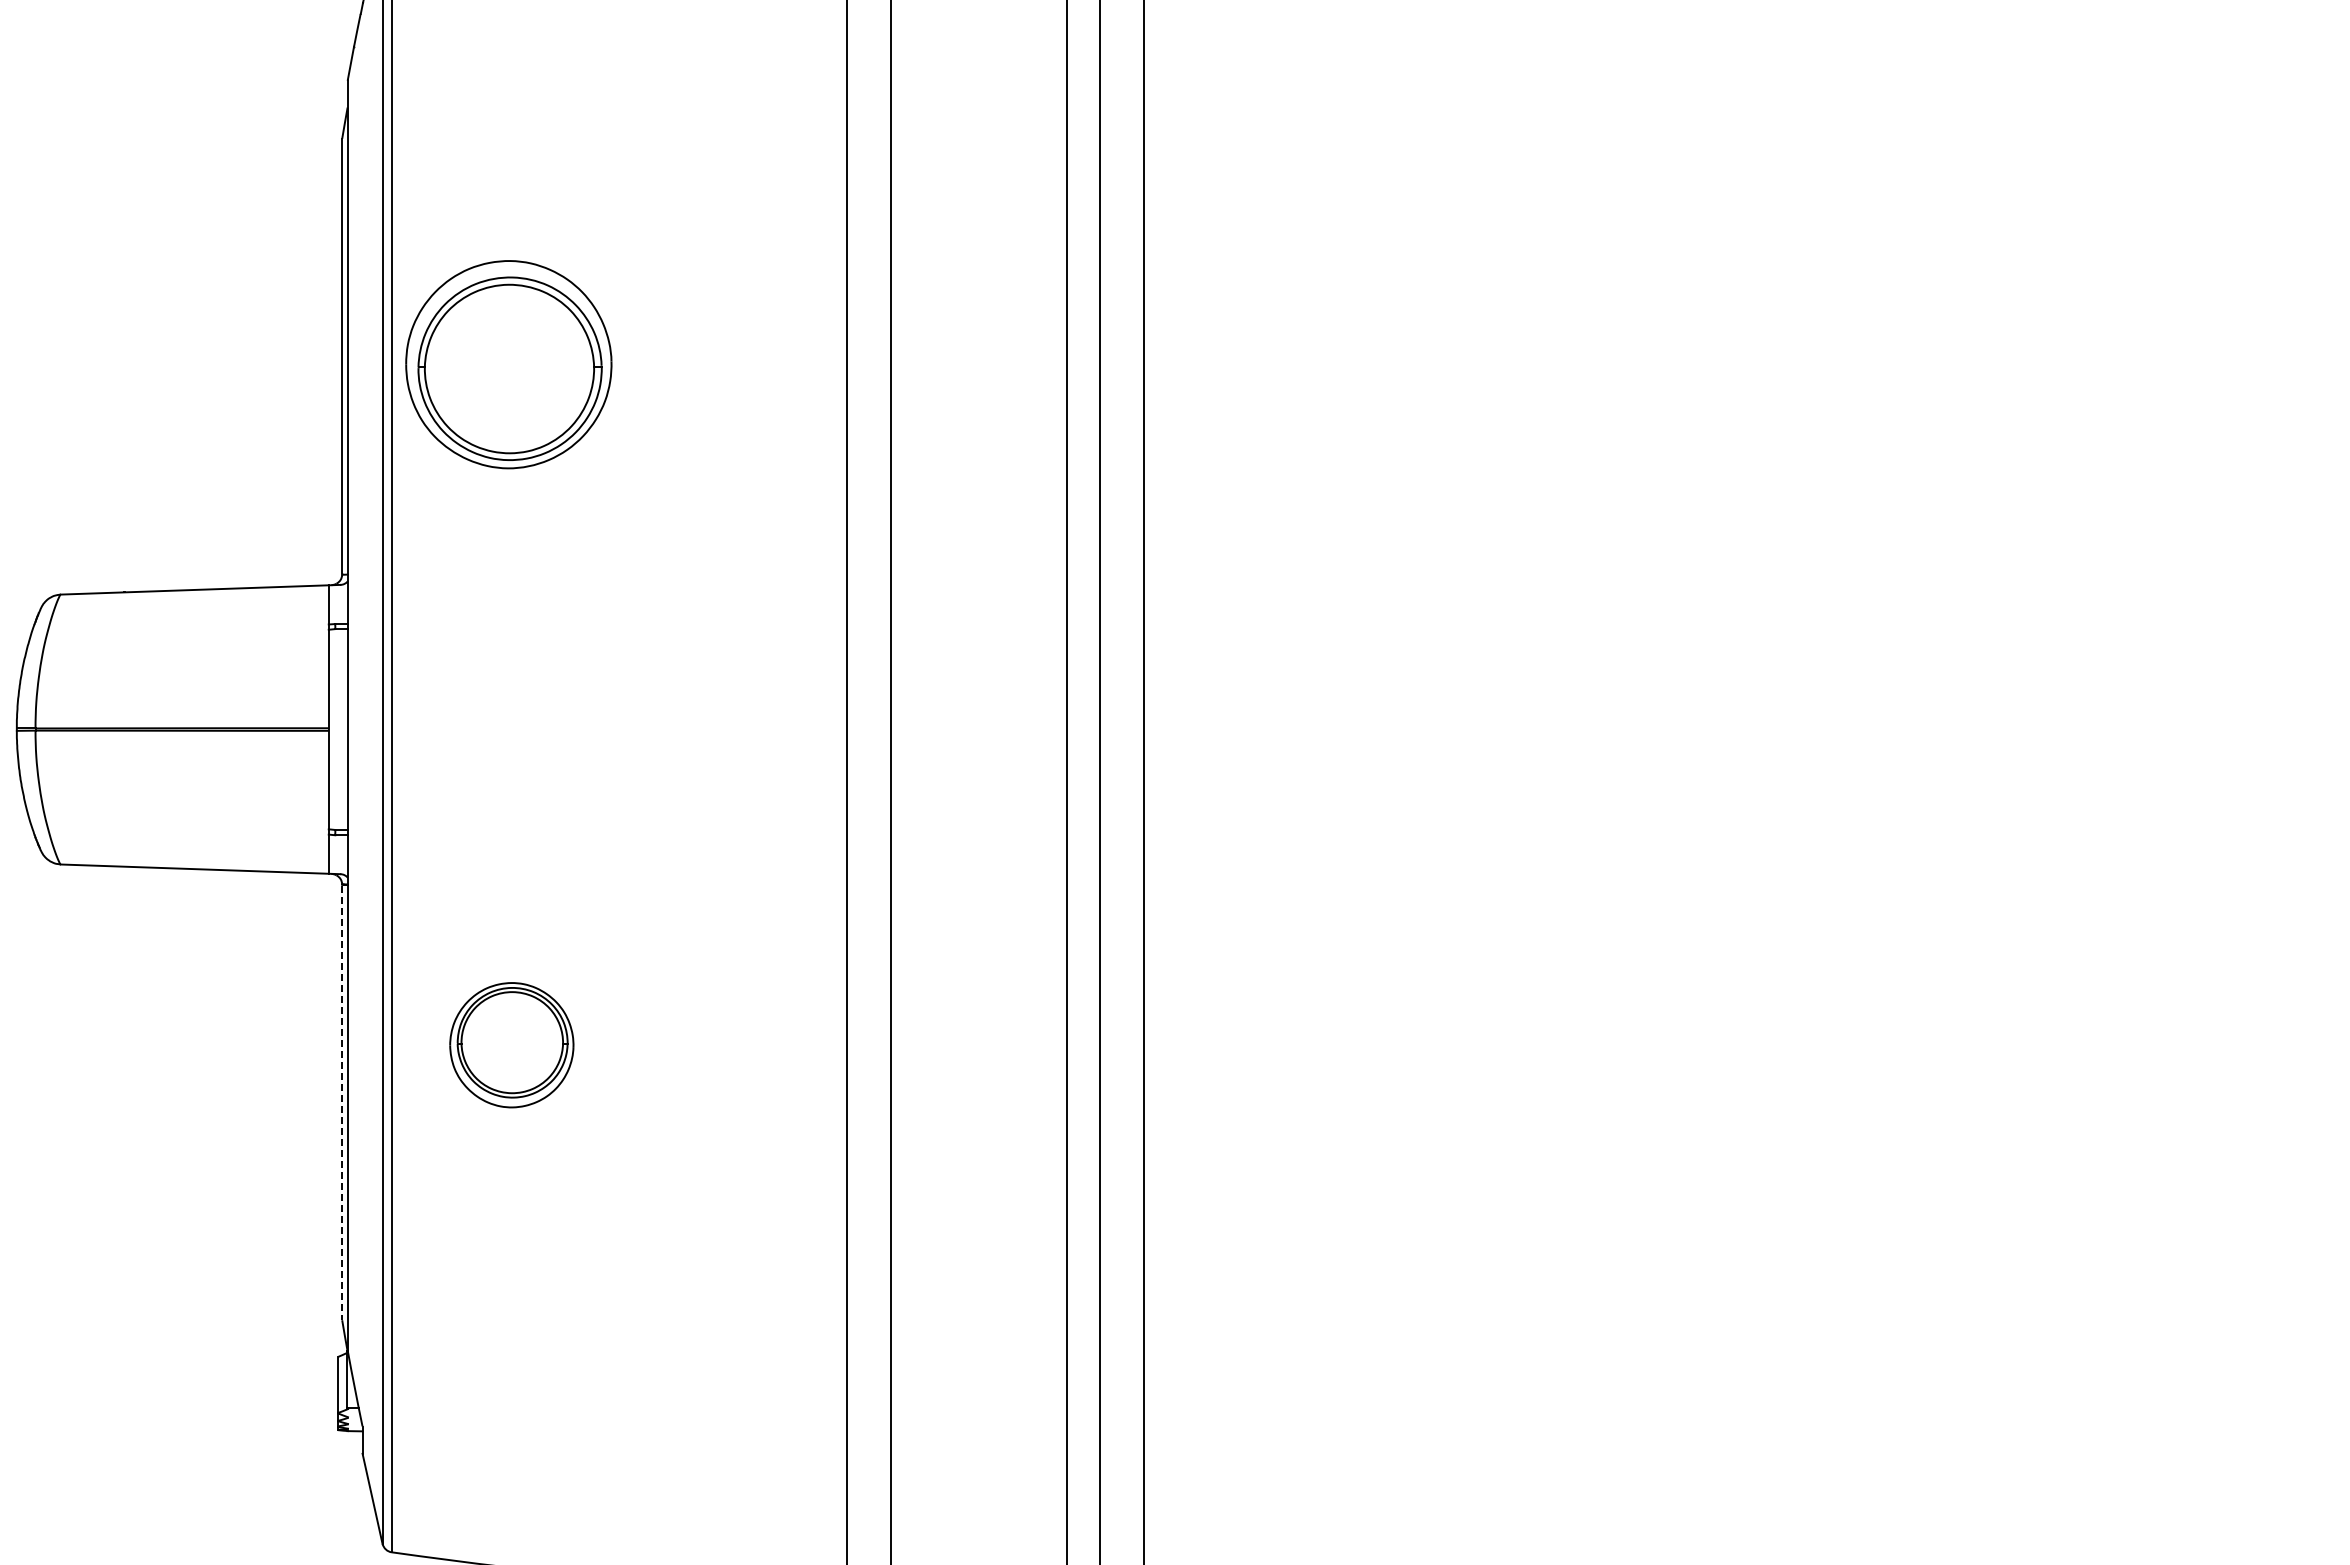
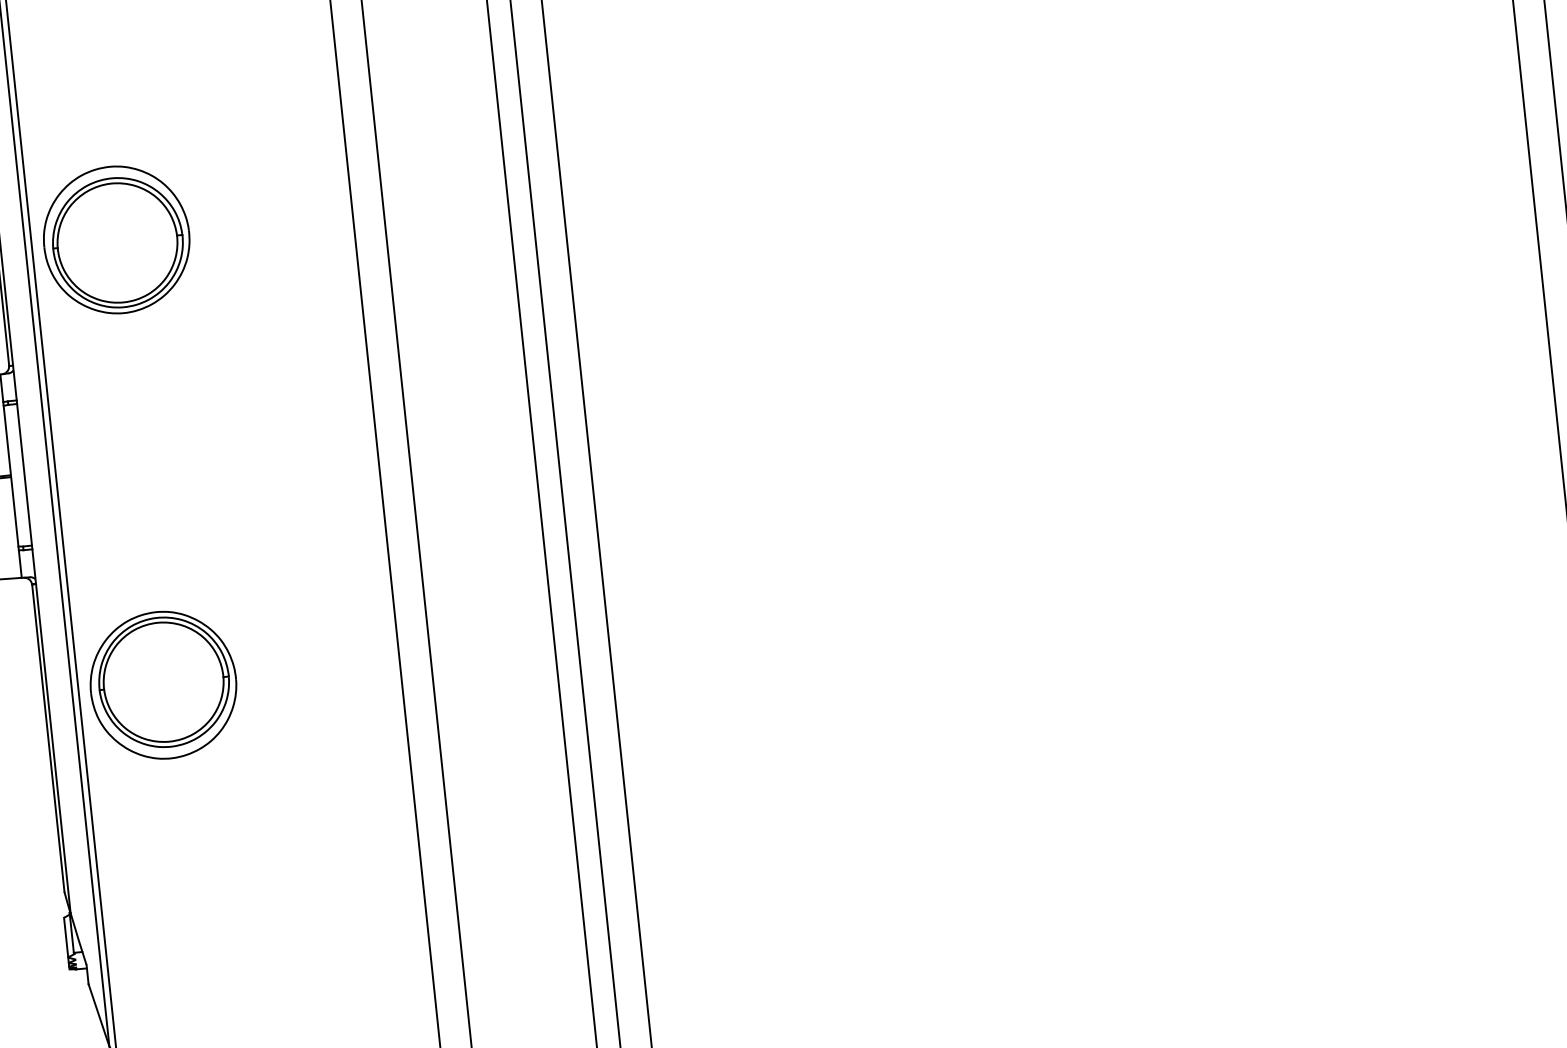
part: (508, 364) -> (116, 239), moved
part: (511, 1044) -> (163, 684), size x1.67
line: (342, 1103) -> (48, 738), dashed -> solid

